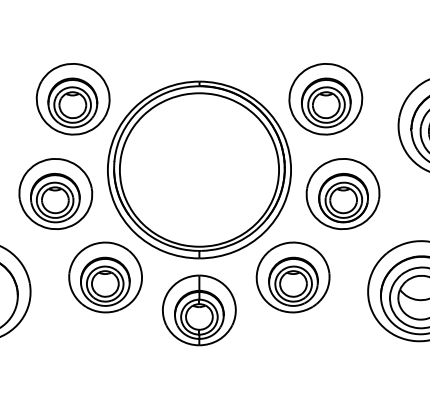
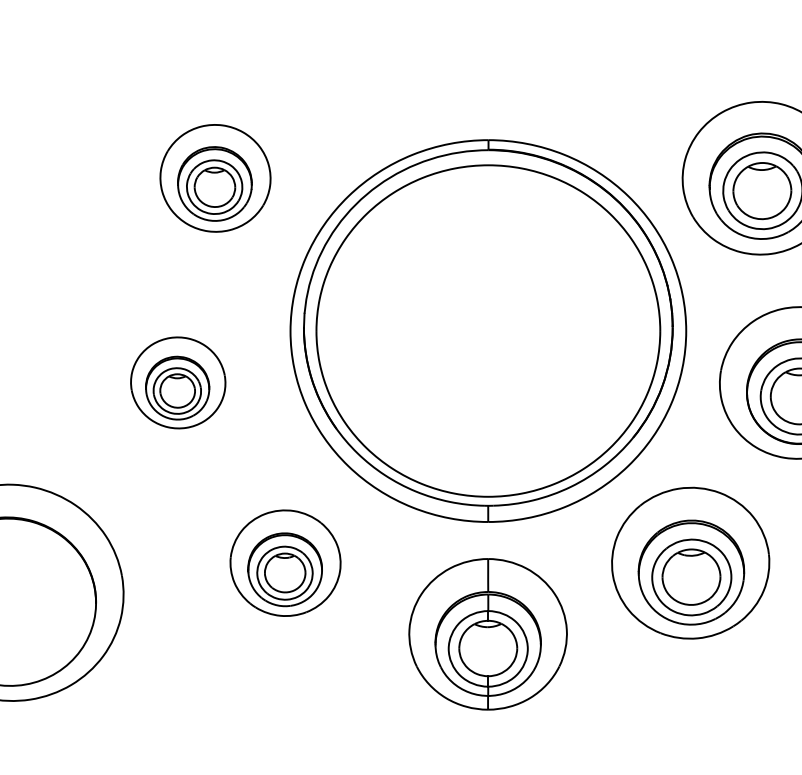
part: (72, 99) -> (214, 178), size x0.7
part: (55, 193) -> (177, 381), size x0.6
part: (105, 277) -> (285, 563), size x0.7

